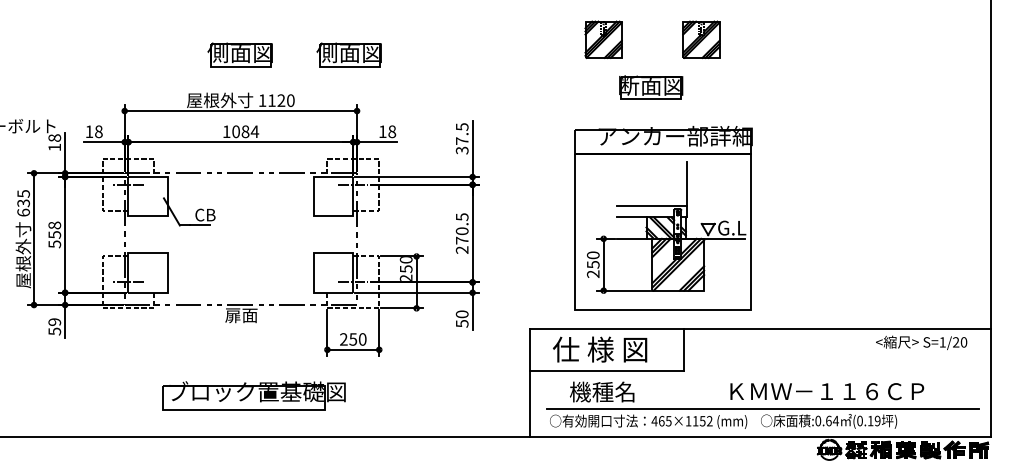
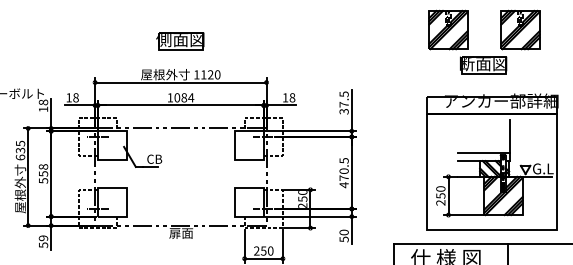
part: (603, 39) -> (448, 29), size x1.43
part: (701, 39) -> (520, 29), size x1.43
part: (348, 54) -> (260, 40), removed
text: (461, 250) -> (343, 185), 270.5 -> 470.5

